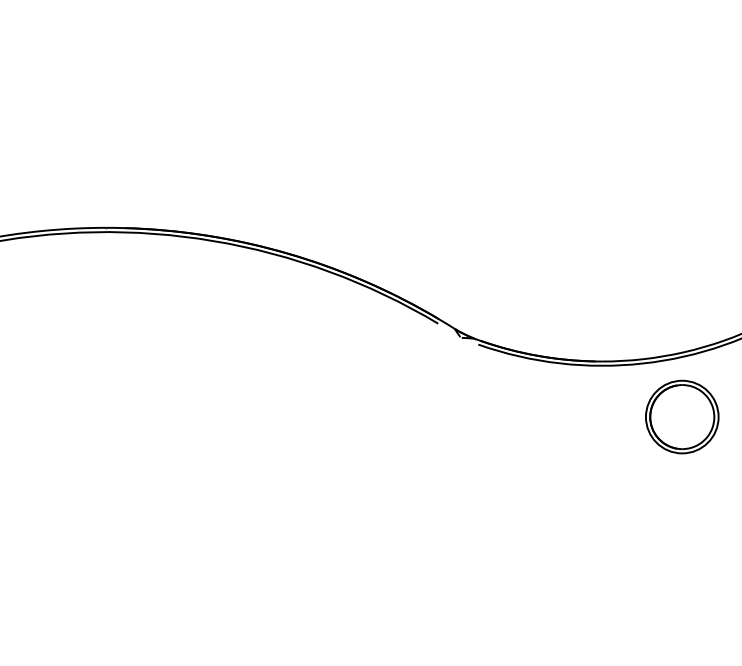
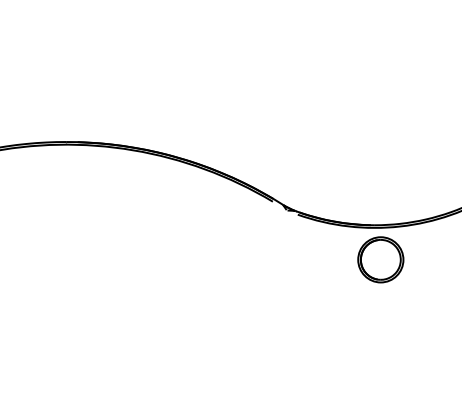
part: (681, 416) -> (380, 259), moved

